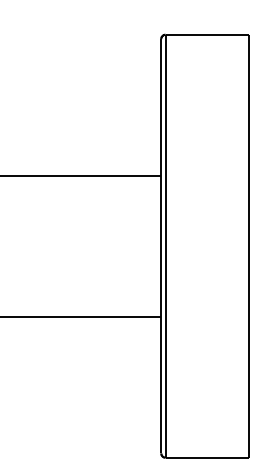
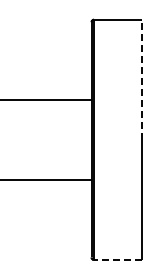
line: (249, 140) -> (141, 79), solid -> dashed
line: (206, 457) -> (117, 259), solid -> dashed

